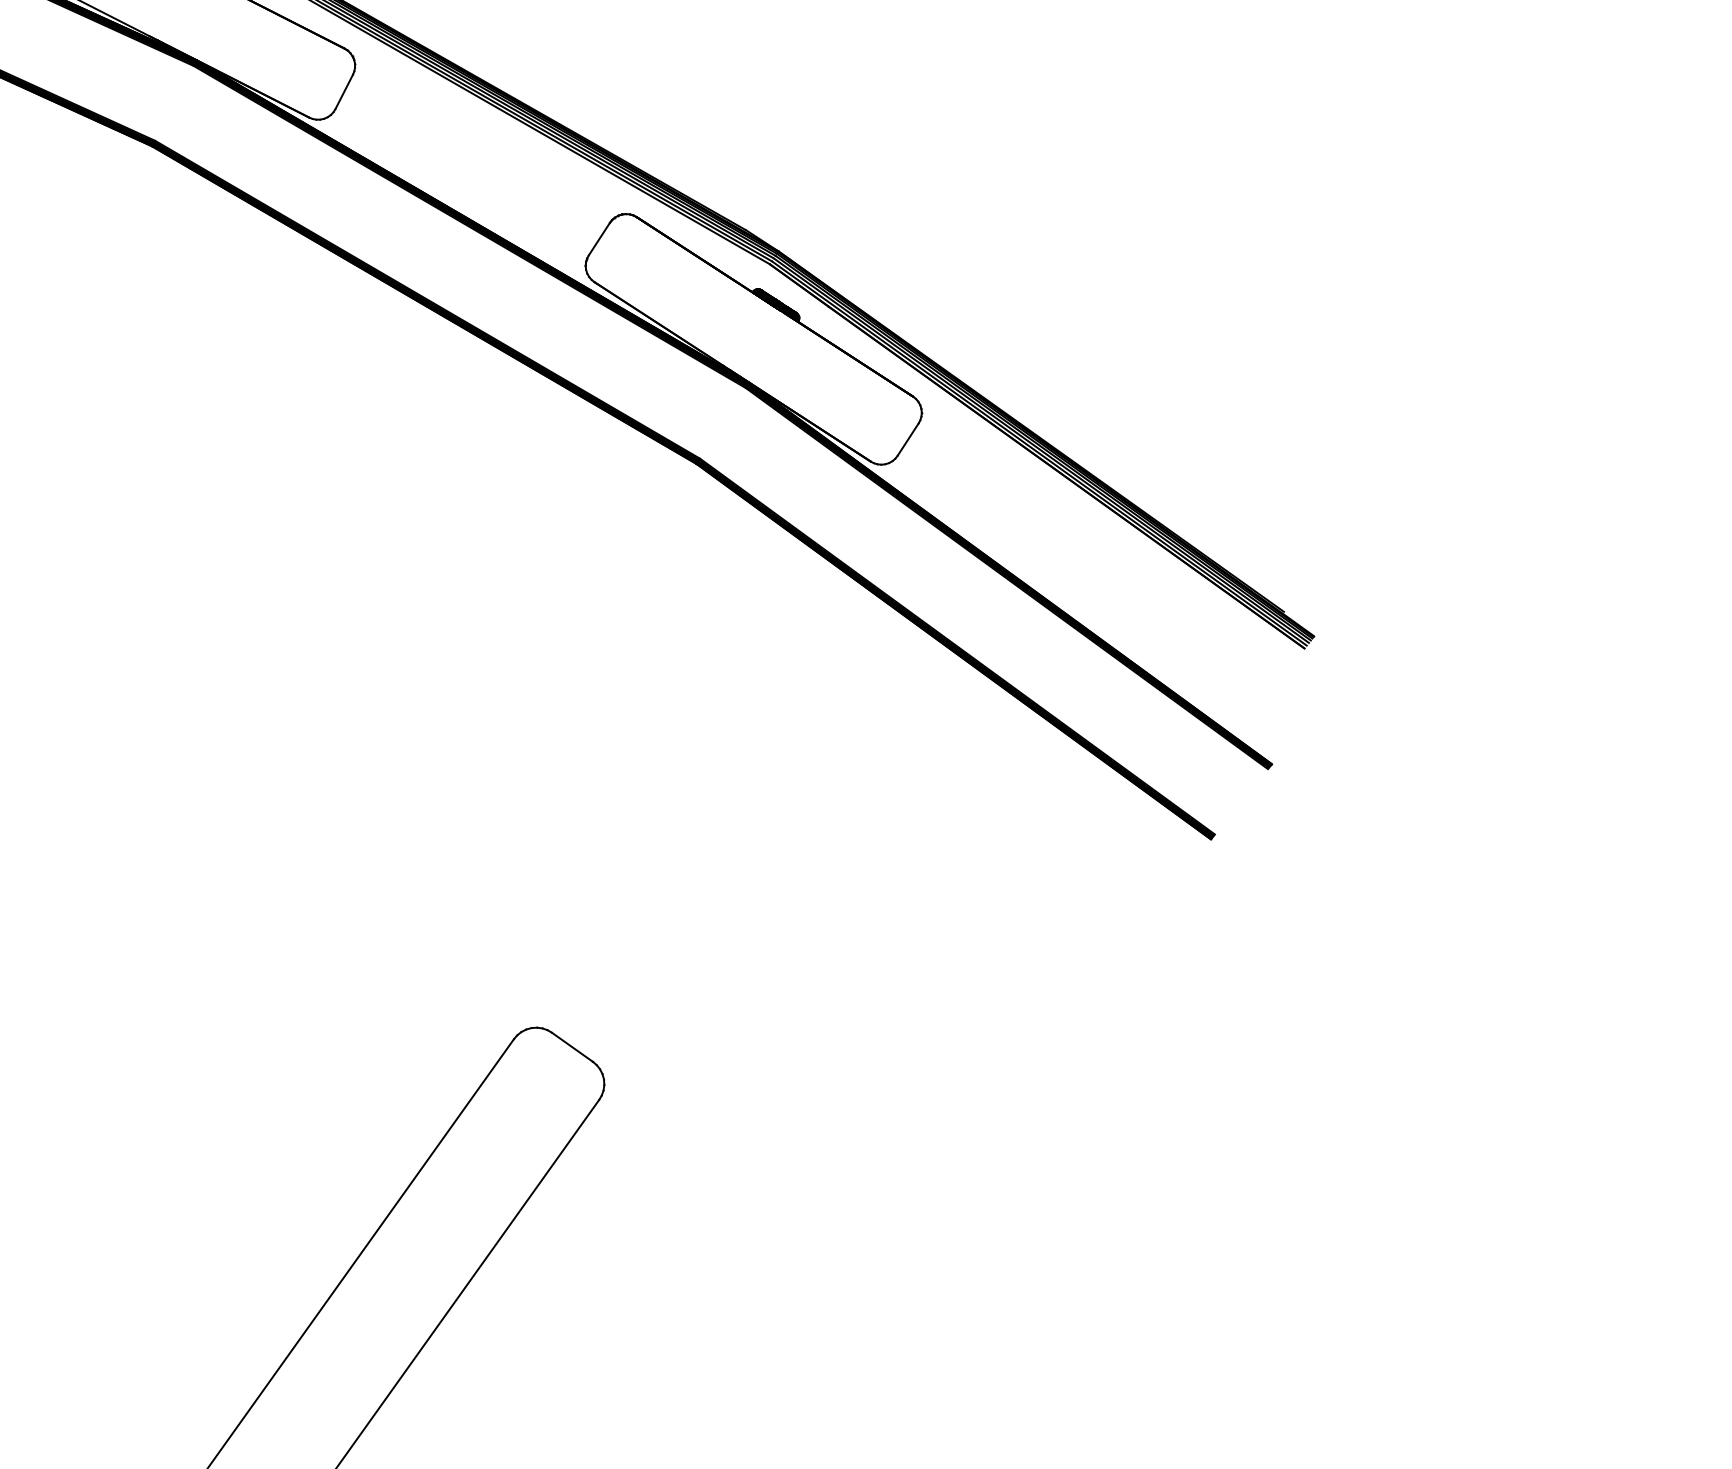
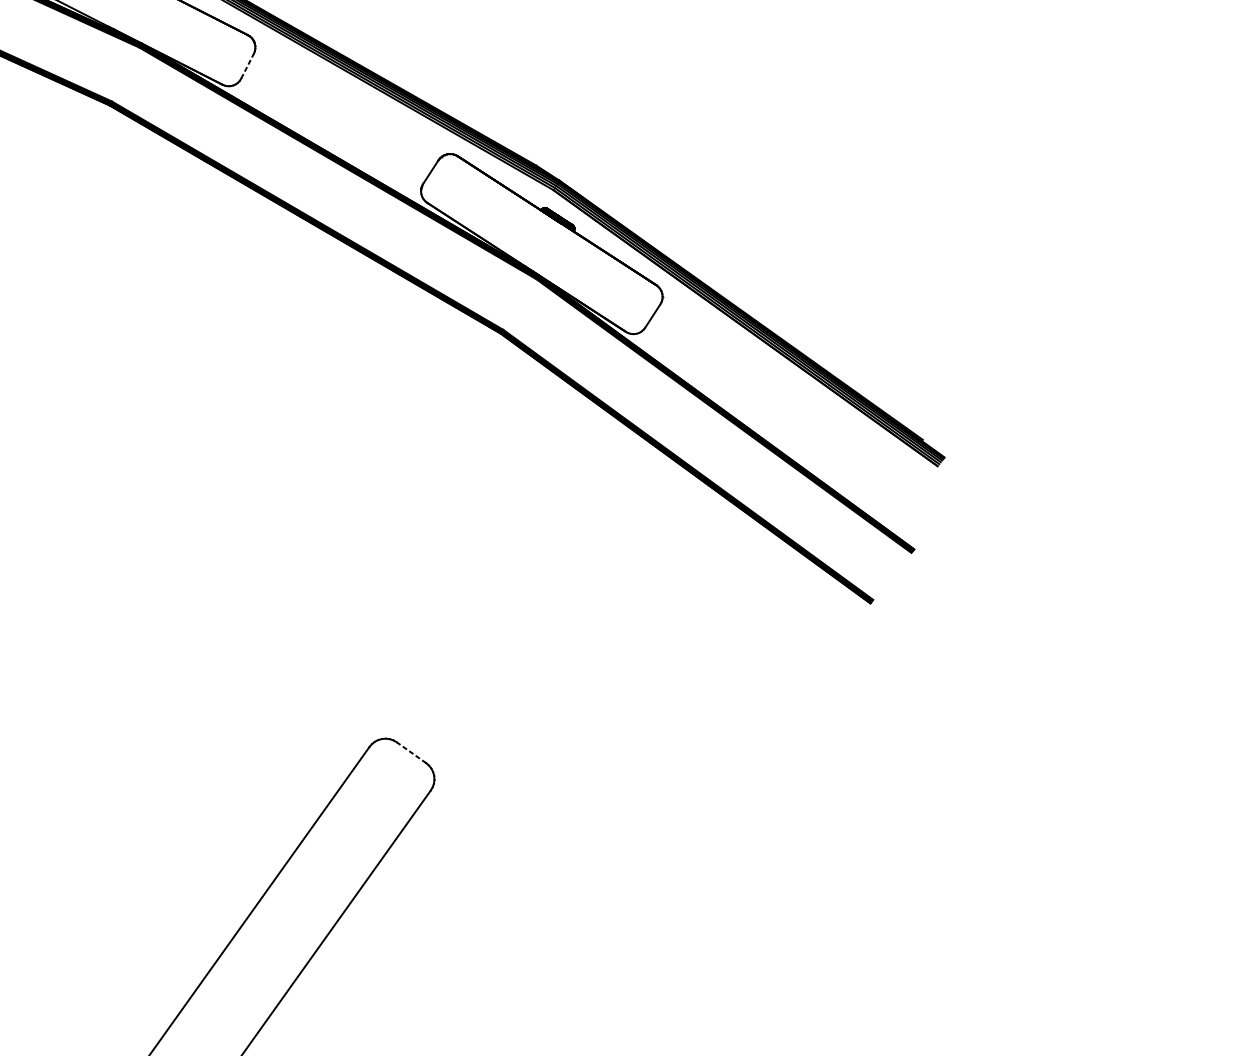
line: (344, 91) -> (247, 65), solid -> dashed
line: (572, 1046) -> (411, 752), solid -> dashed

